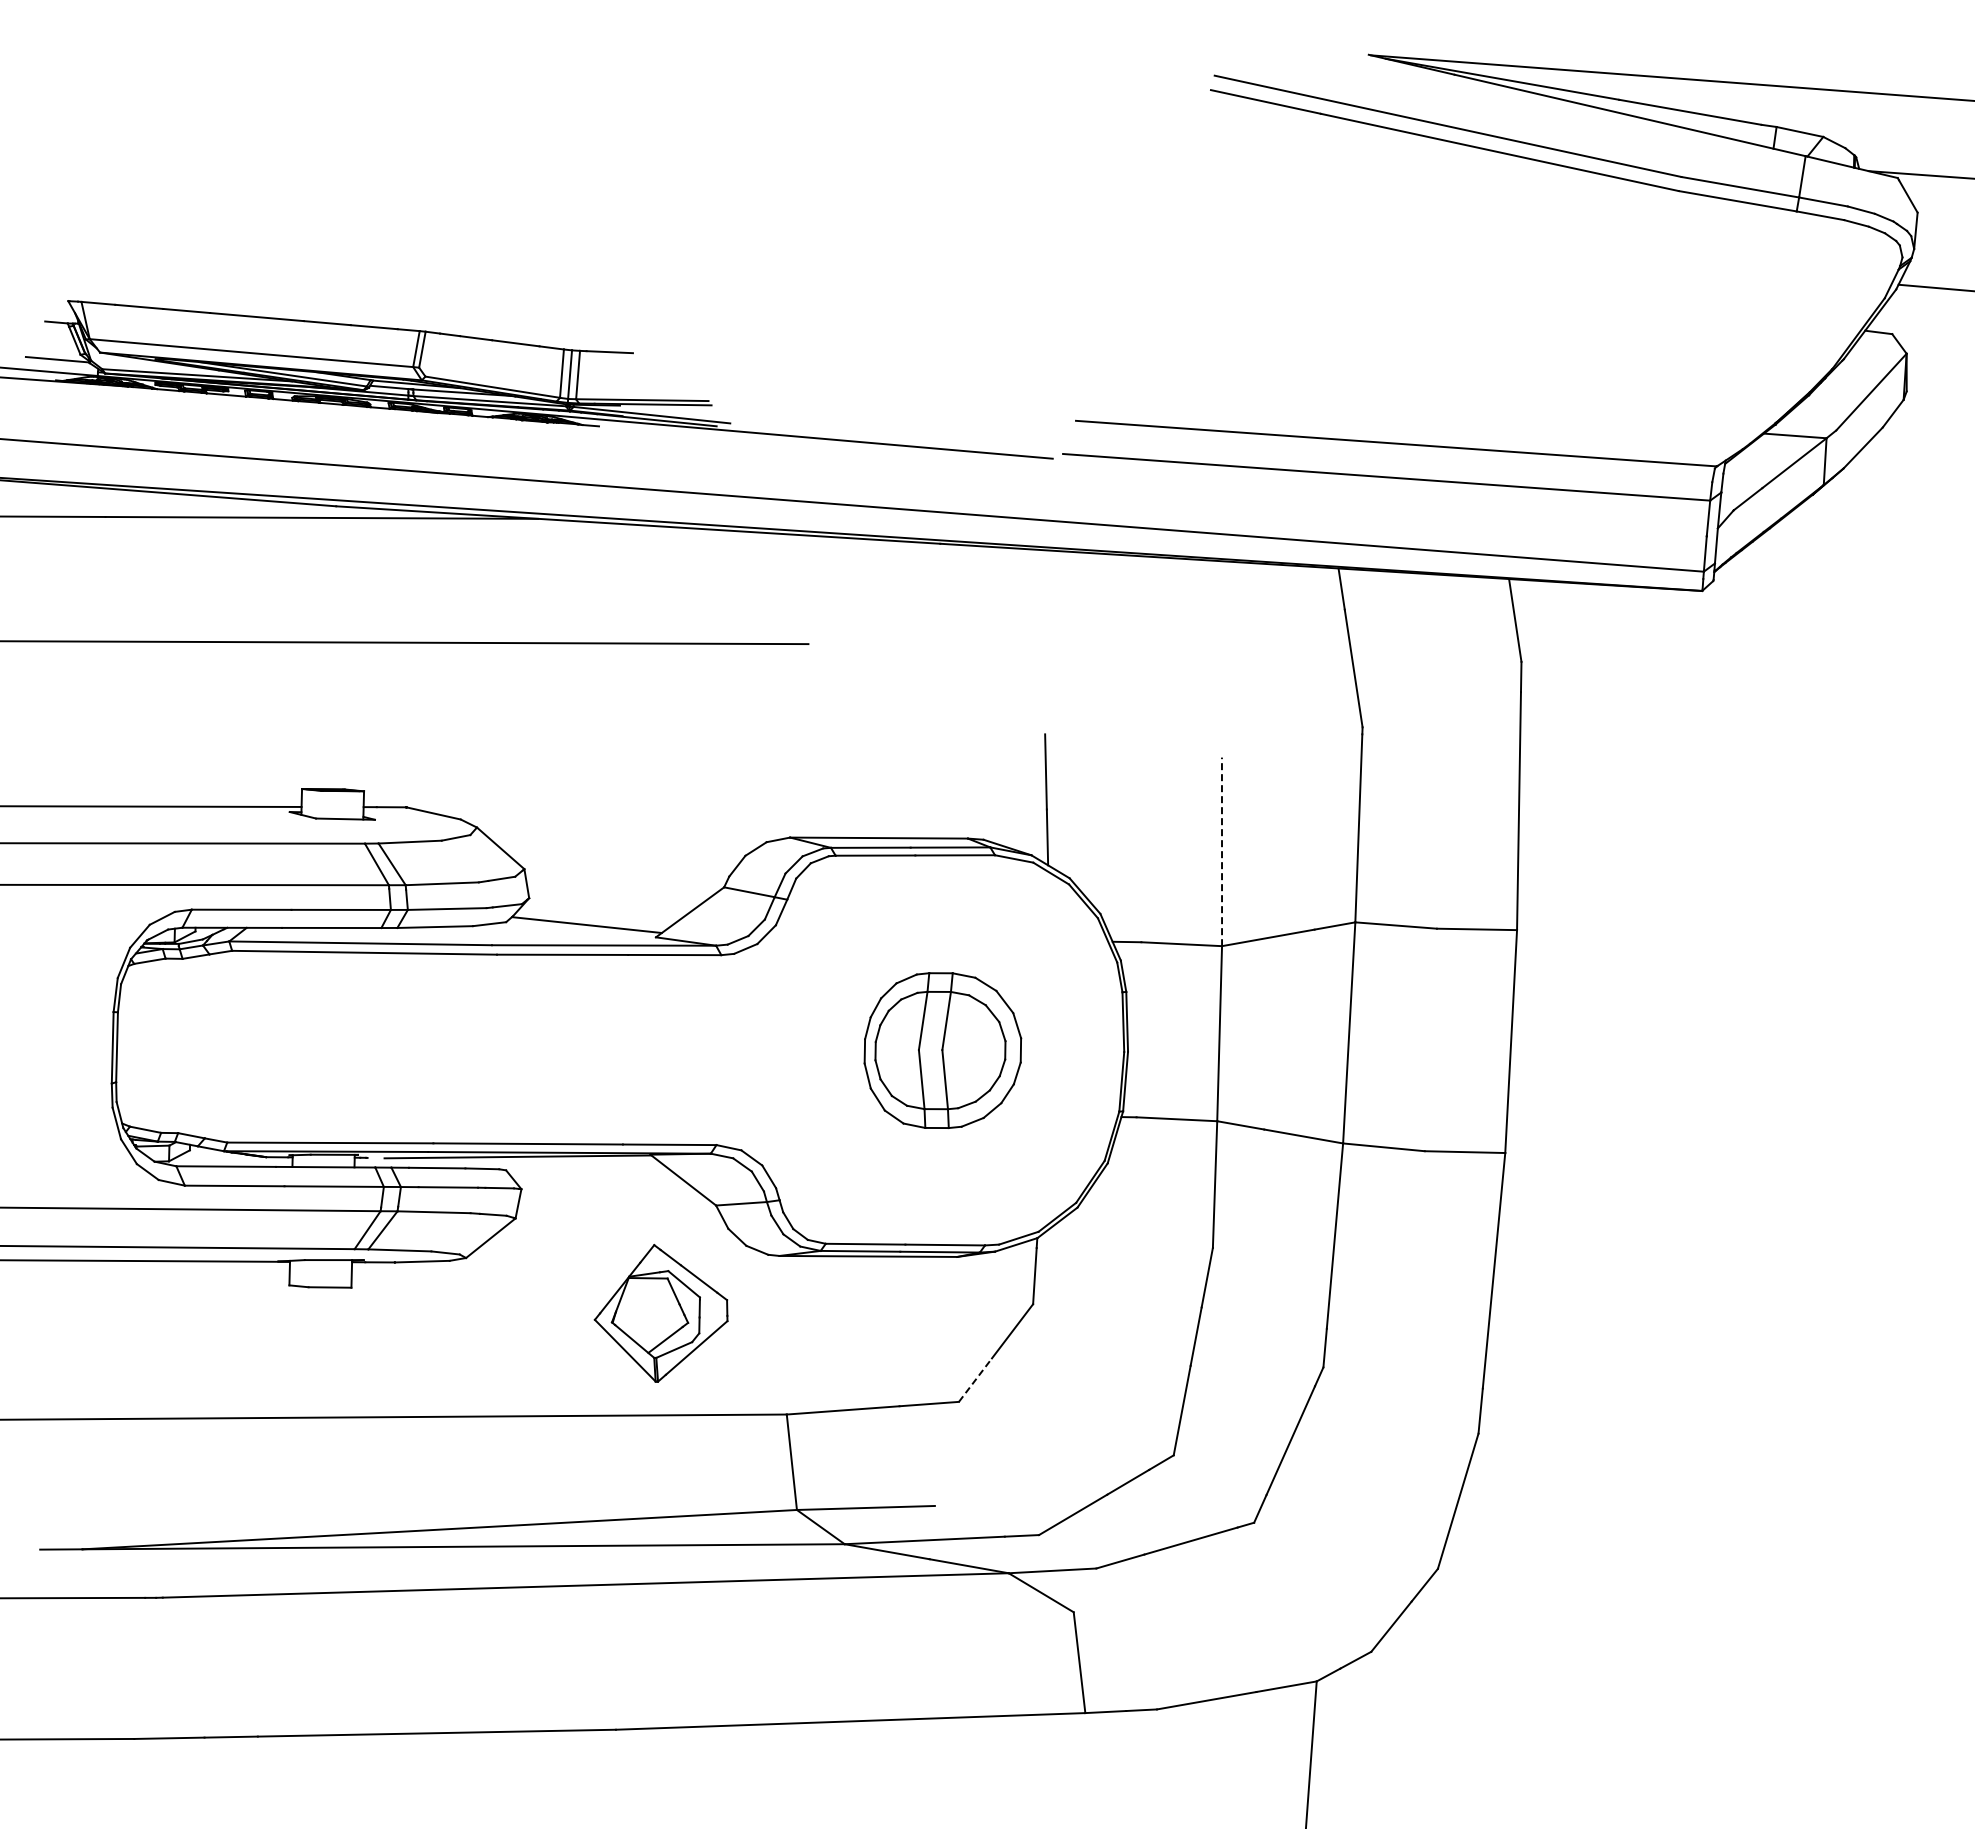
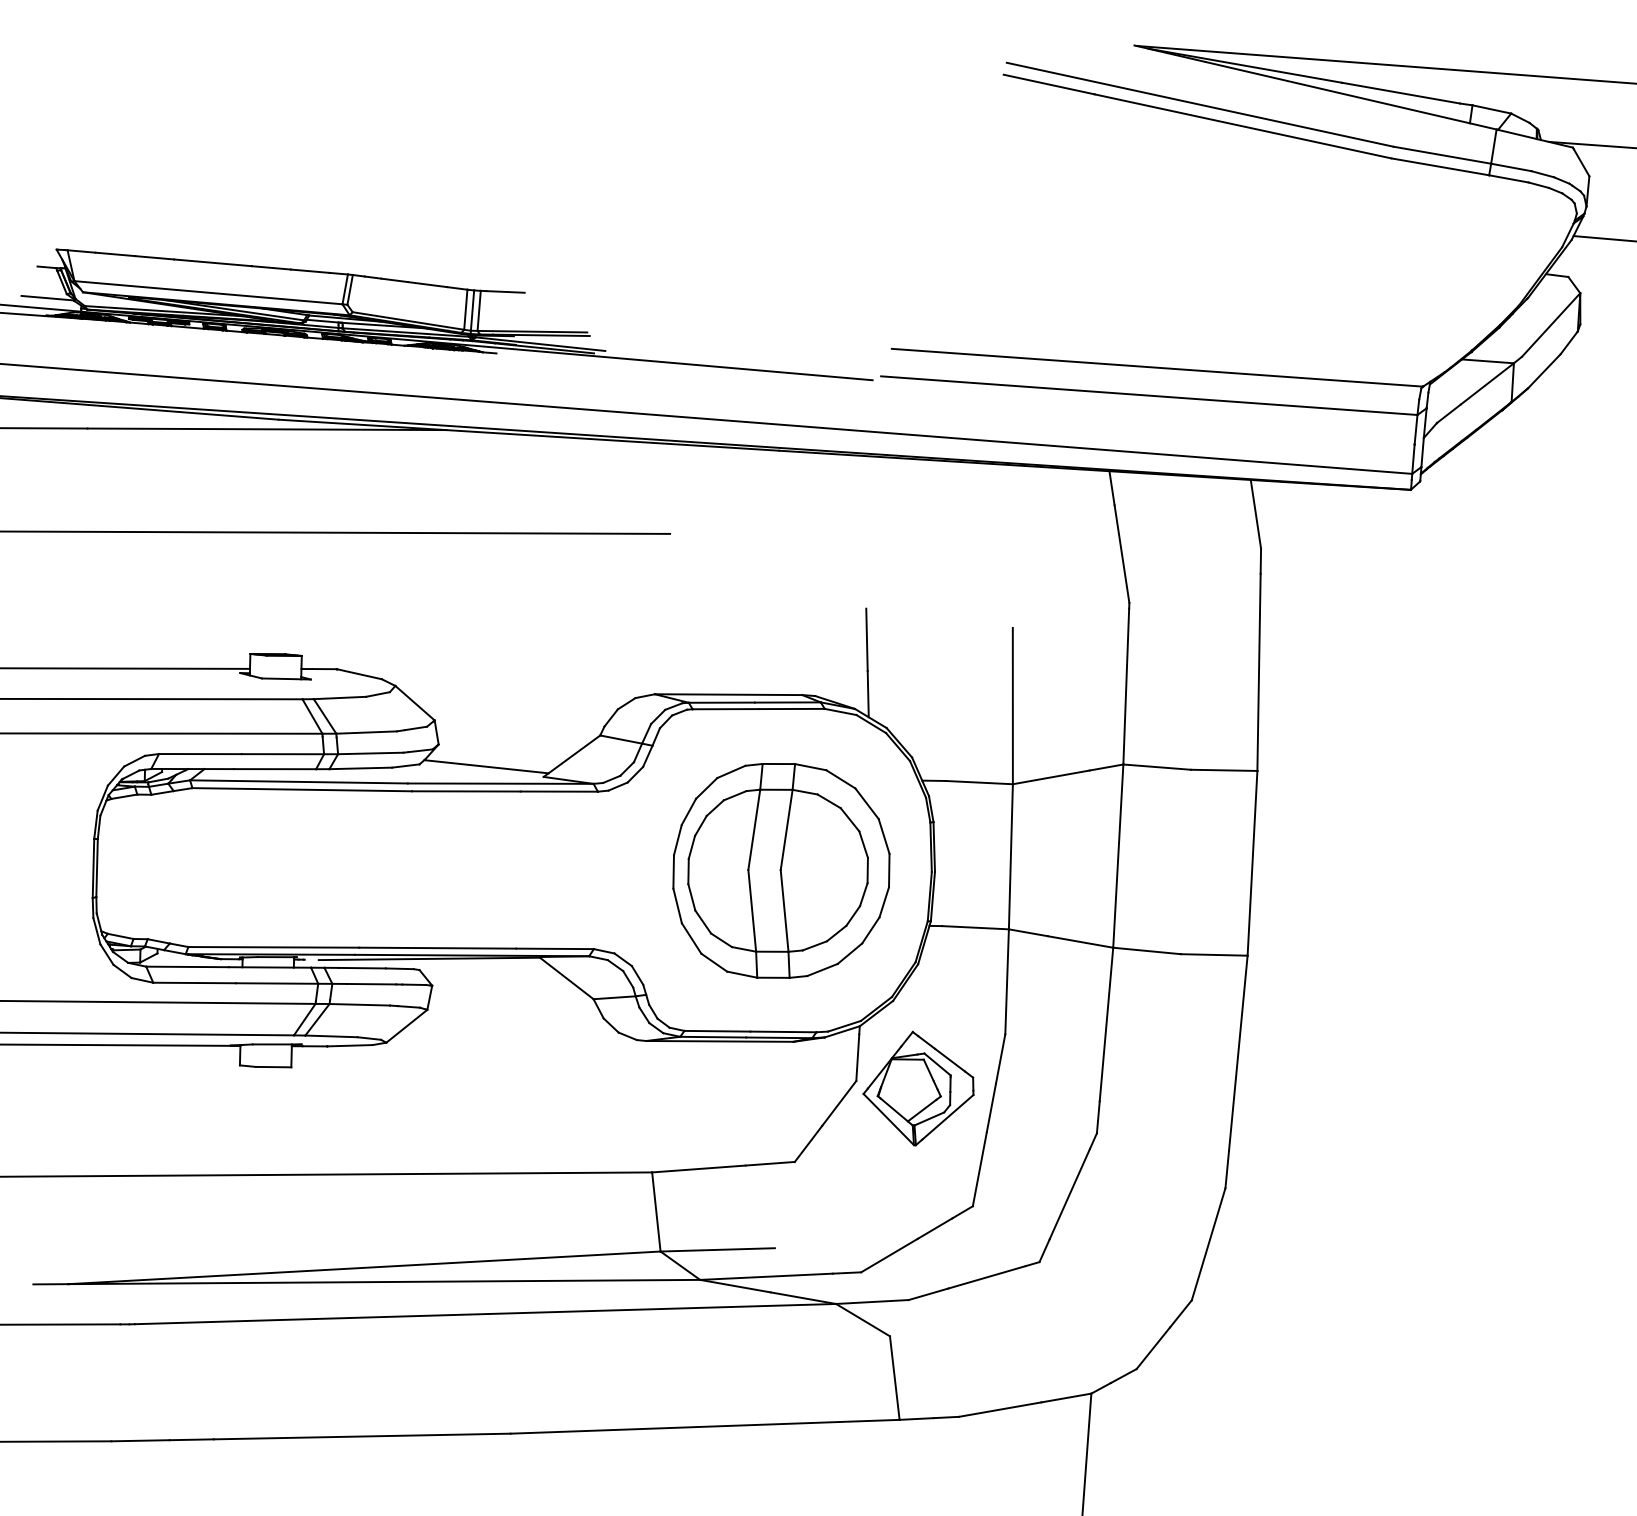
line: (1222, 851) -> (1013, 705), dashed -> solid
part: (942, 1050) -> (781, 870), size x1.67
part: (660, 1313) -> (917, 1088), moved
line: (975, 1379) -> (808, 1143), dashed -> solid

